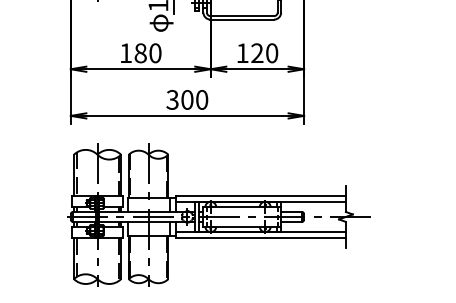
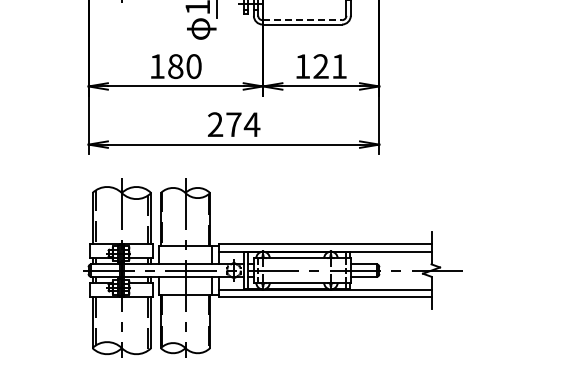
line: (242, 16) -> (302, 20), solid -> dashed
text: (272, 53) -> (339, 66), 120 -> 121
text: (187, 99) -> (233, 124), 300 -> 274

